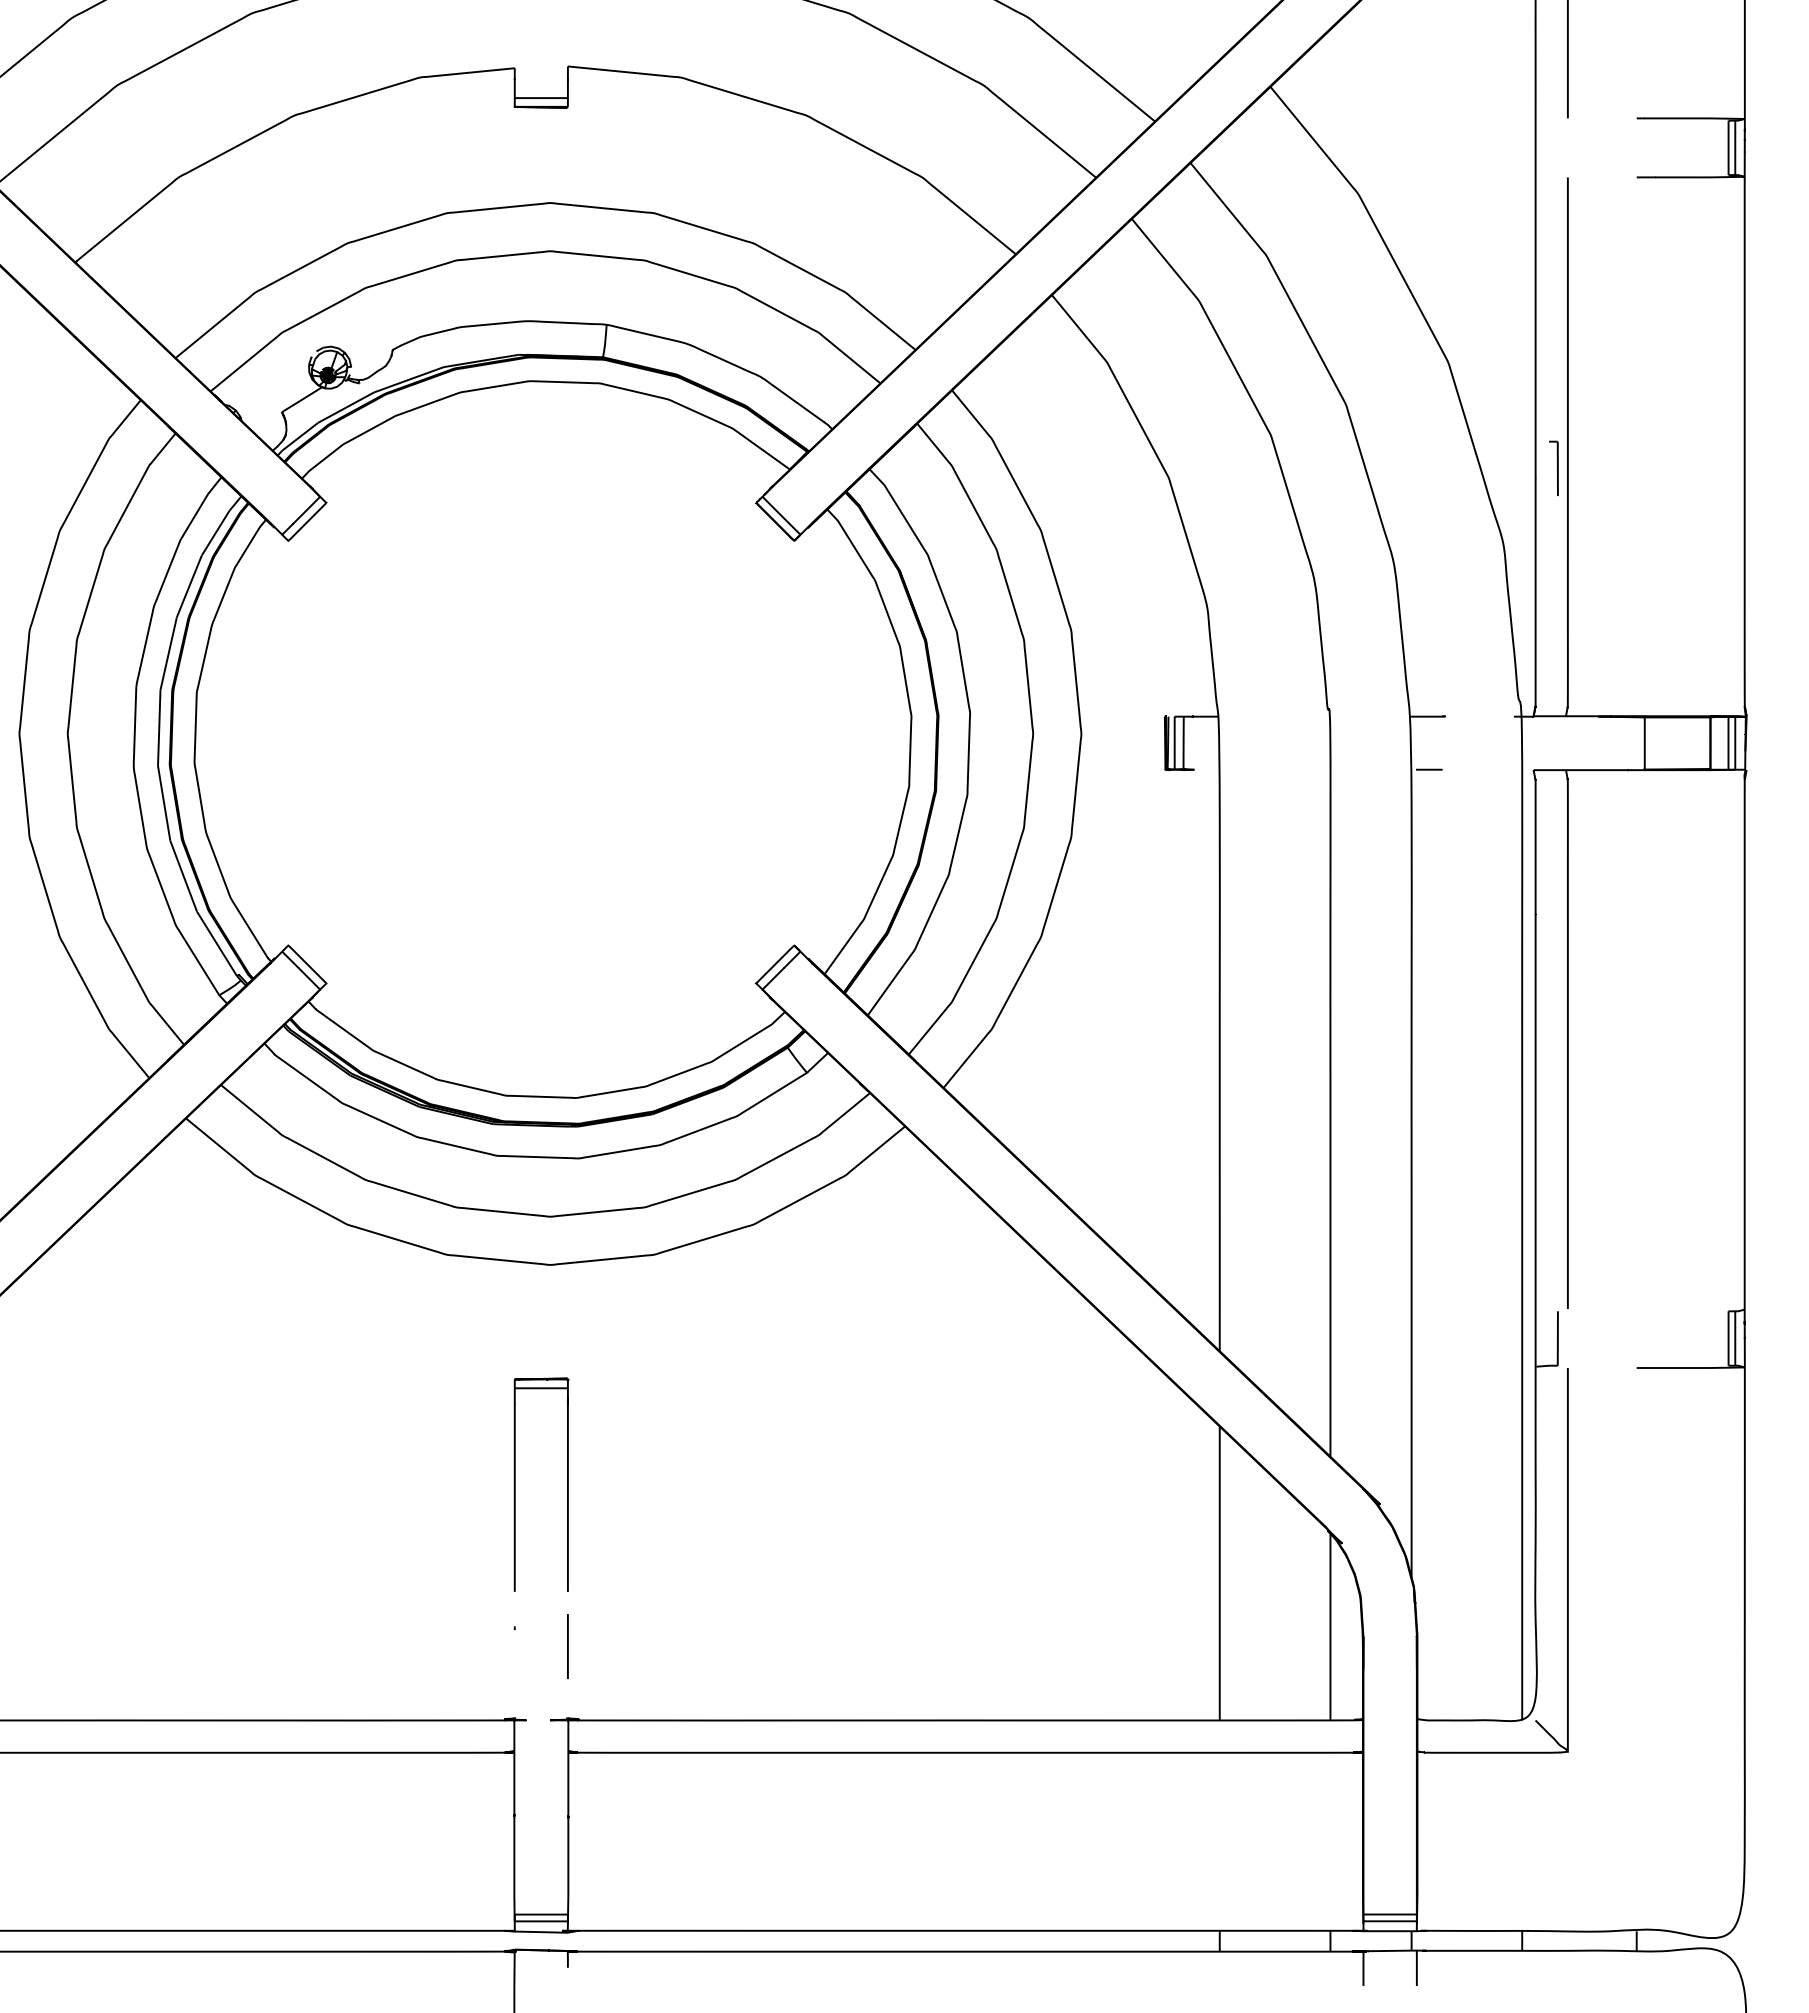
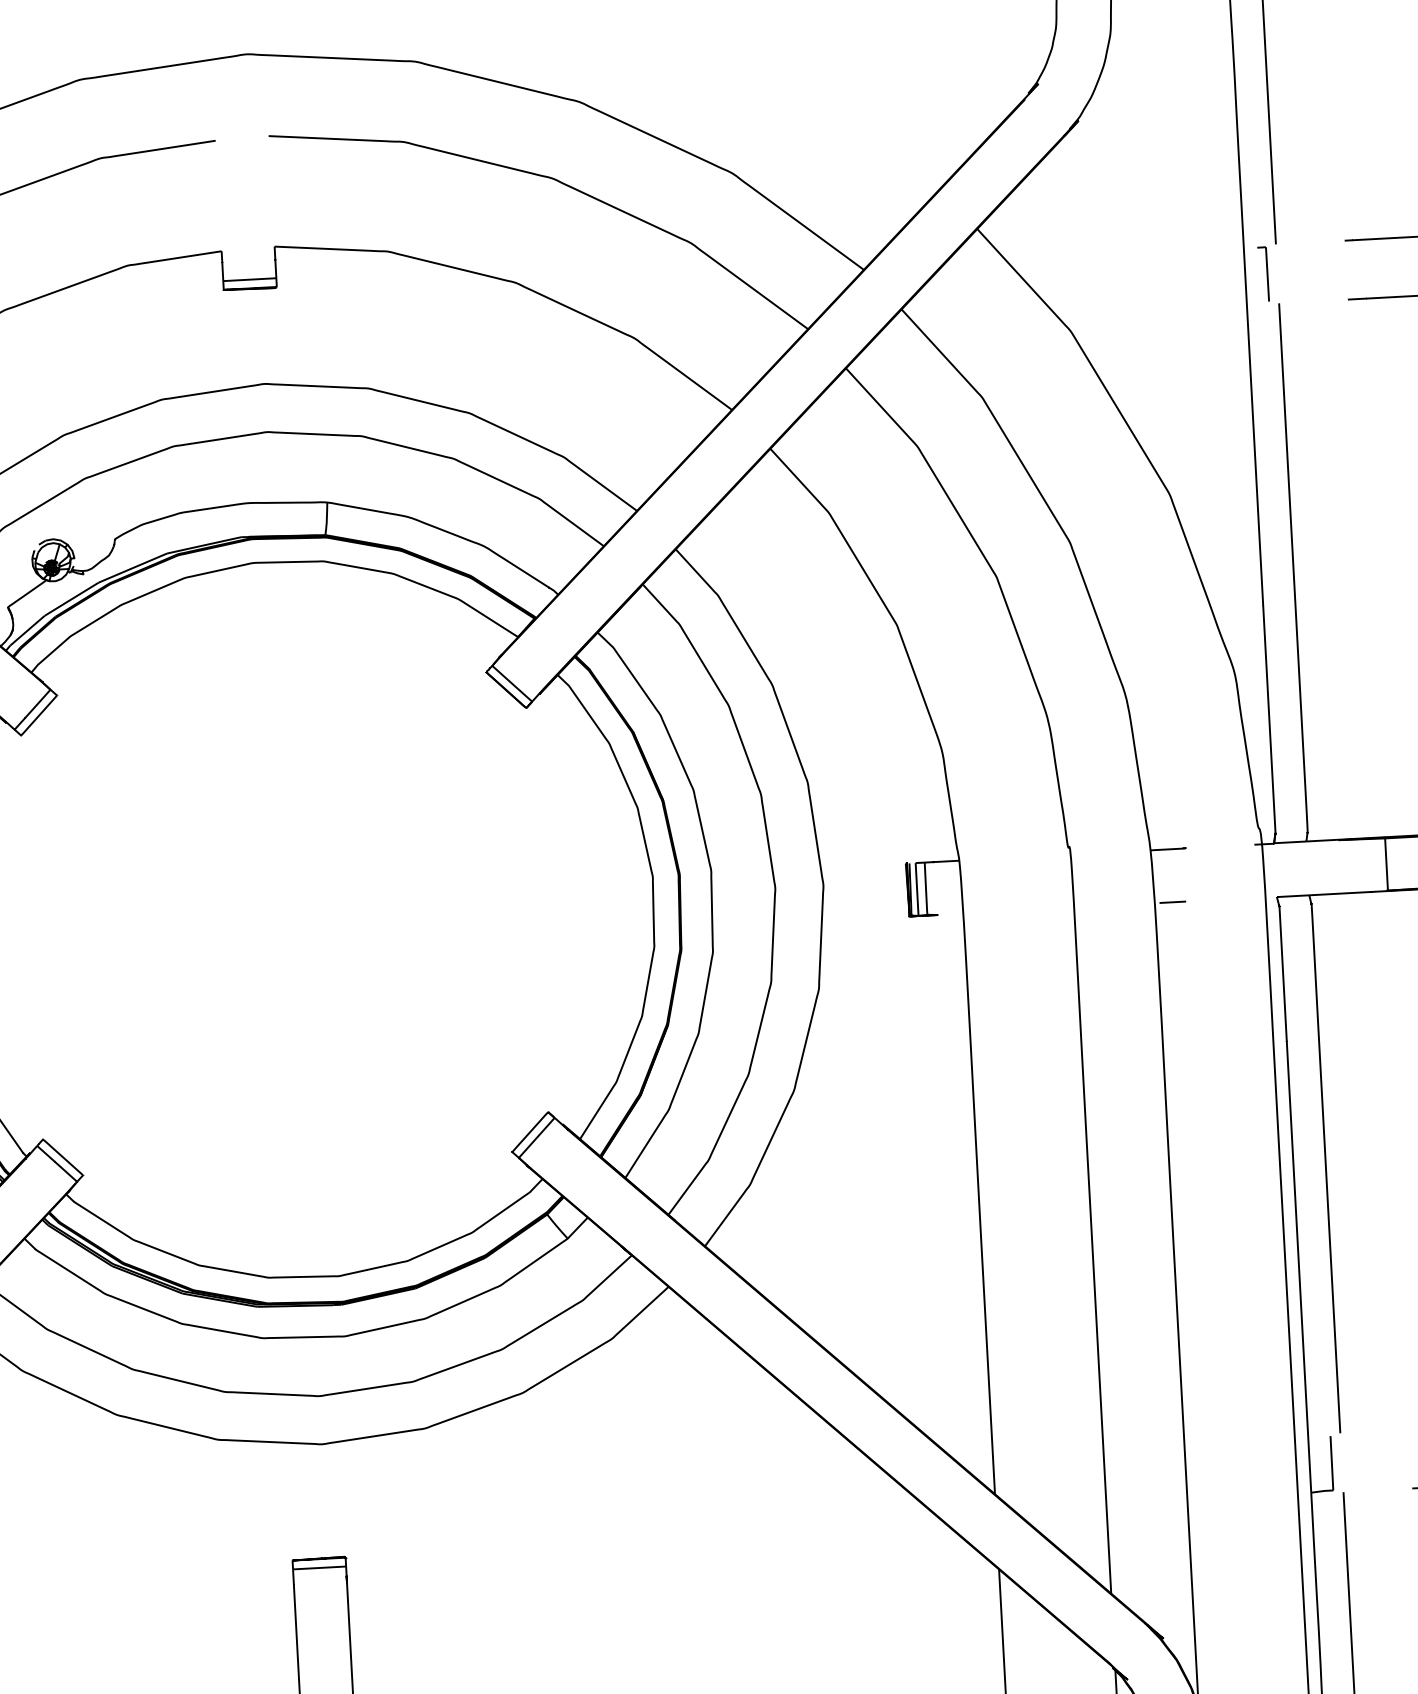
part: (1553, 467) -> (1263, 273), moved

